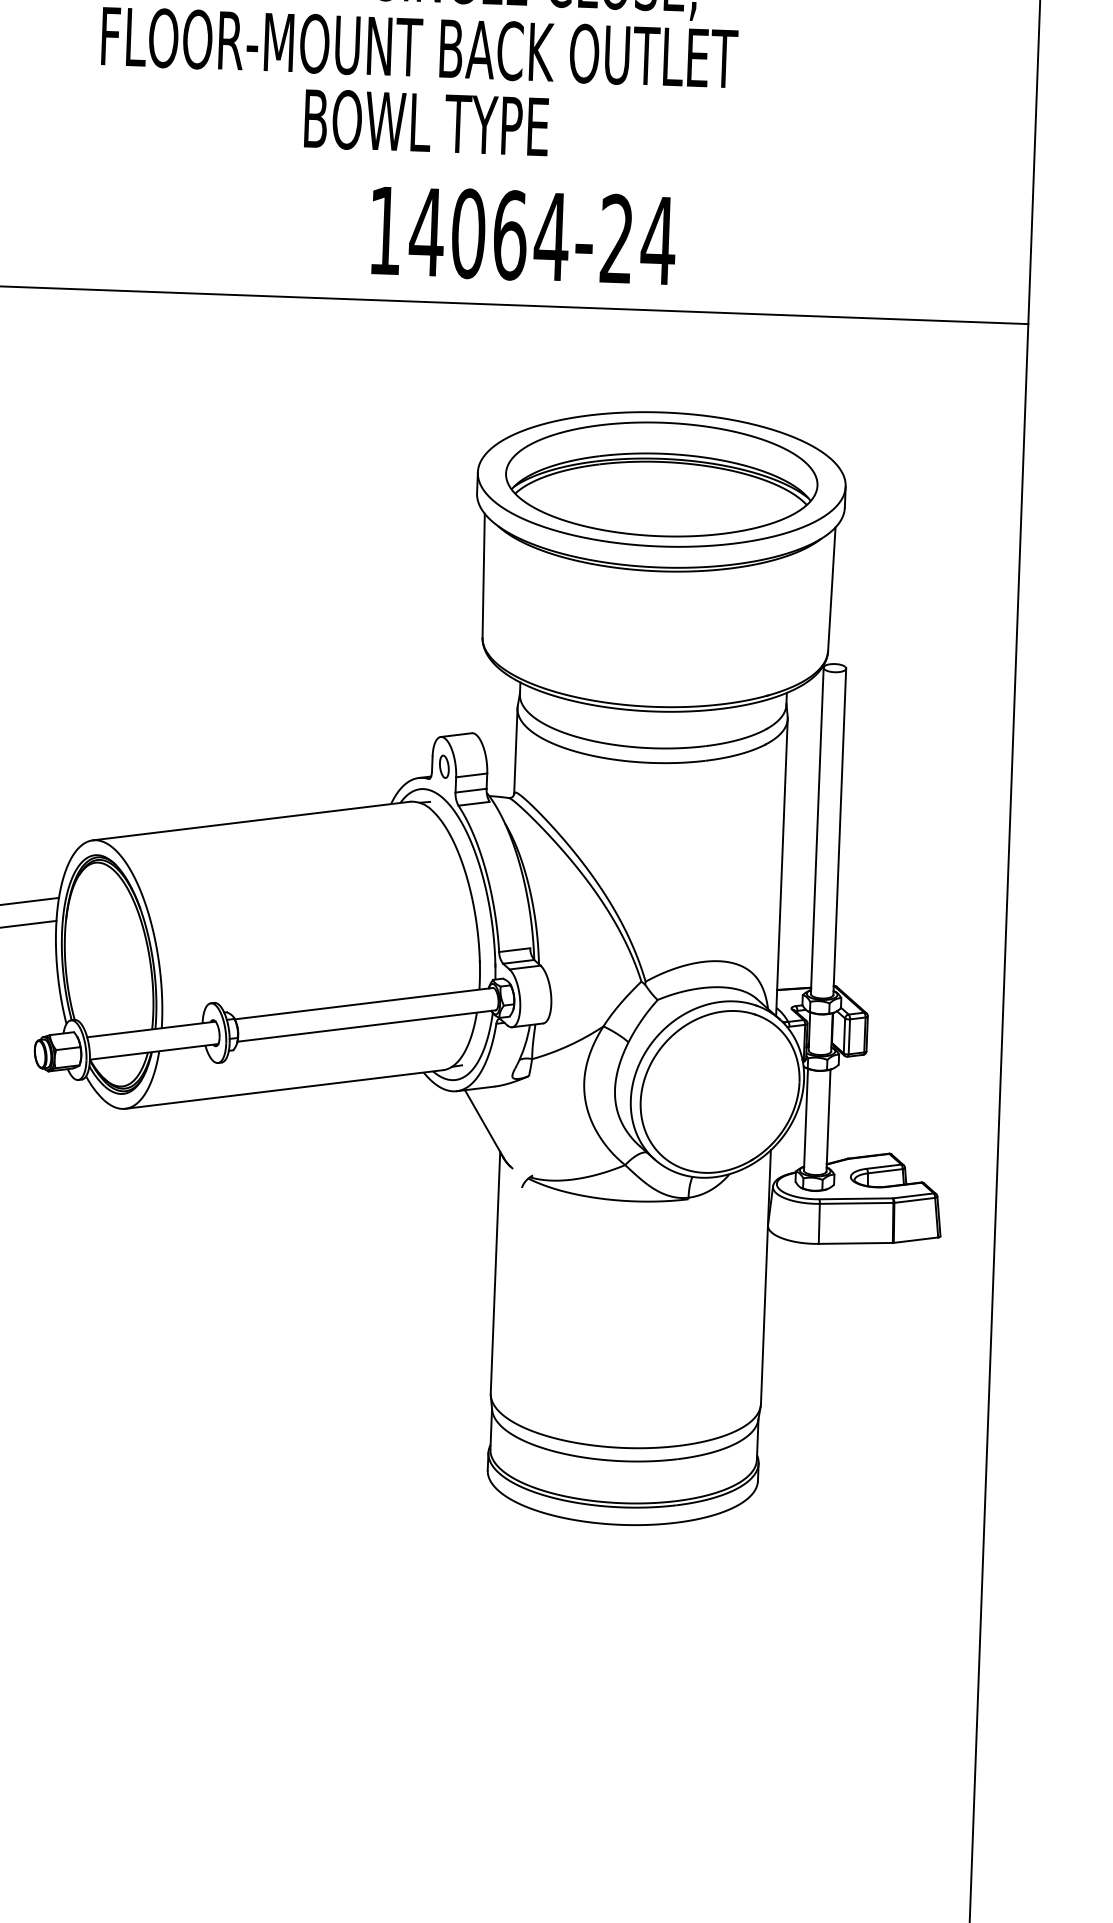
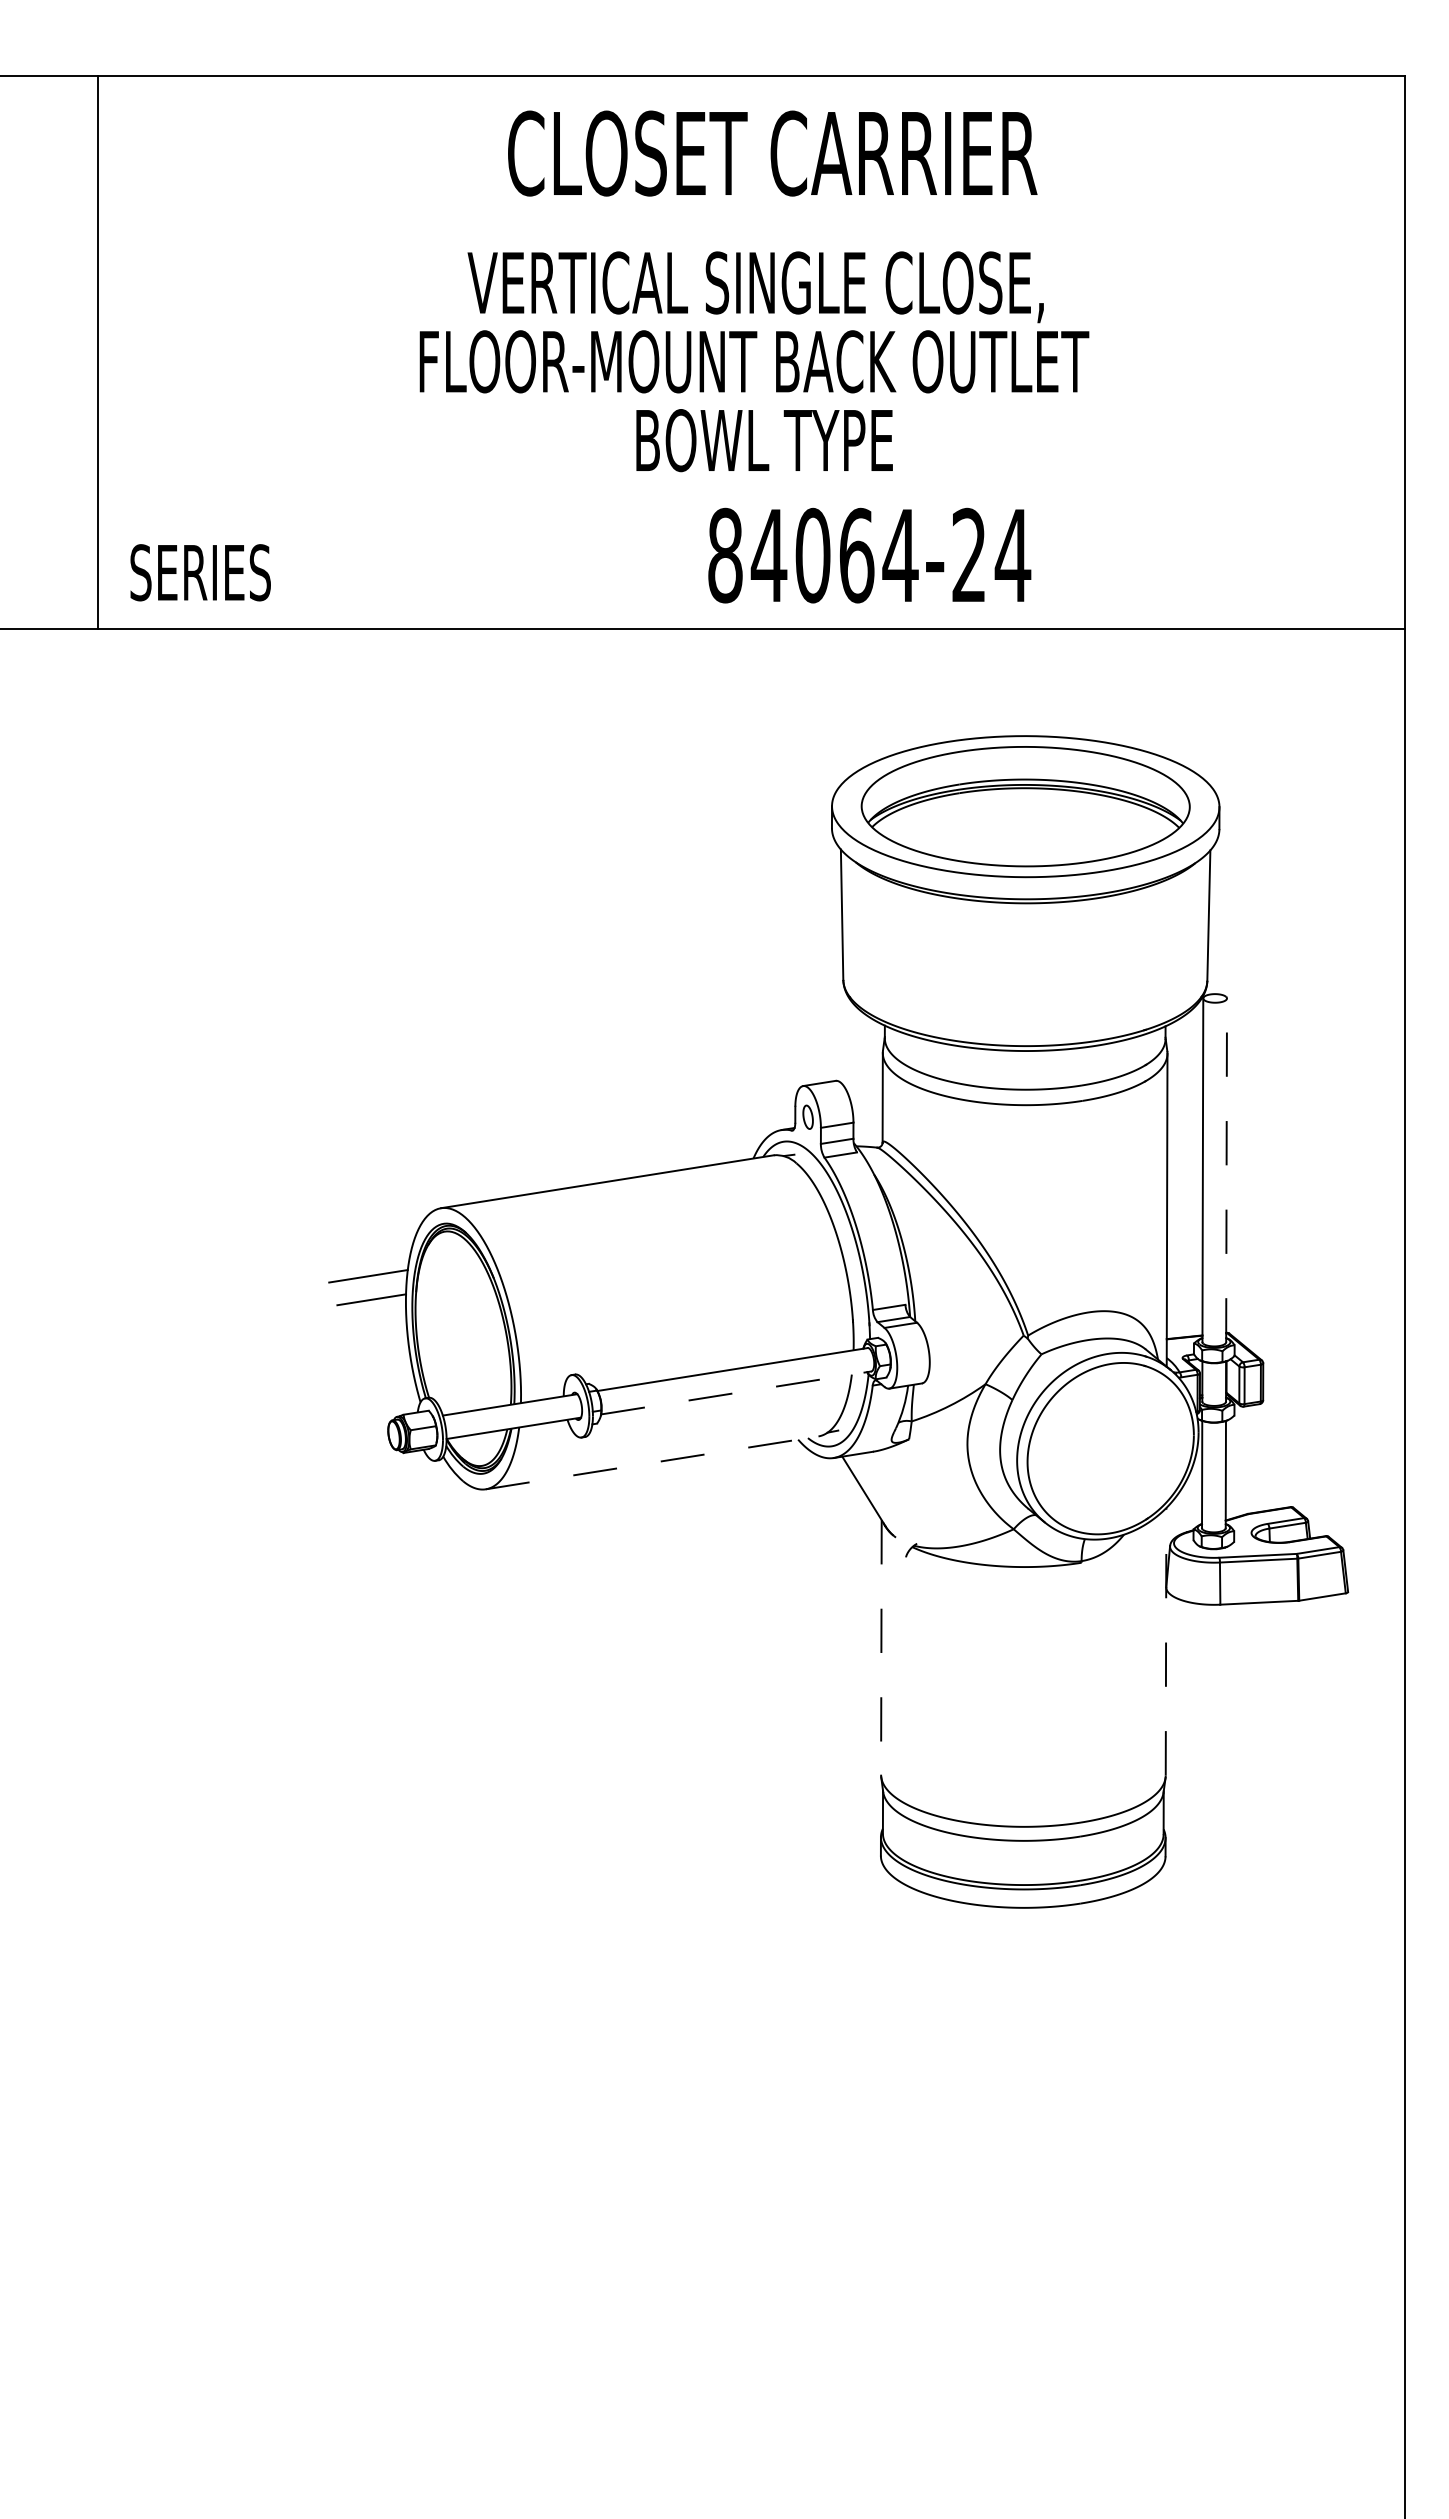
text: (385, 230) -> (725, 555), 14064-24 -> 84064-24
line: (839, 831) -> (1226, 1170), solid -> dashed
line: (366, 1025) -> (736, 1392), solid -> dashed
line: (284, 1089) -> (652, 1462), solid -> dashed
line: (495, 1272) -> (881, 1647), solid -> dashed
line: (766, 1276) -> (1166, 1641), solid -> dashed

